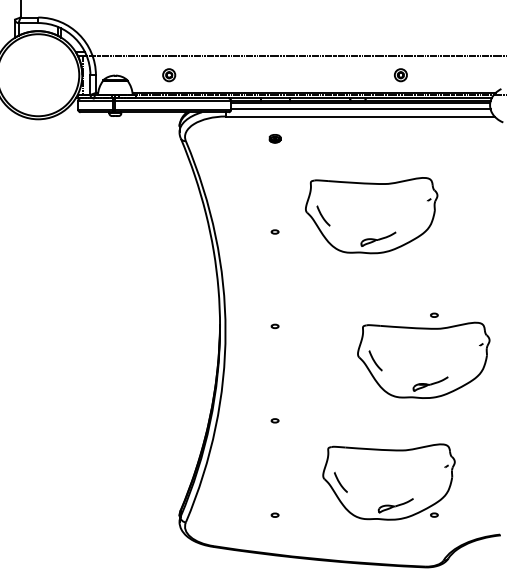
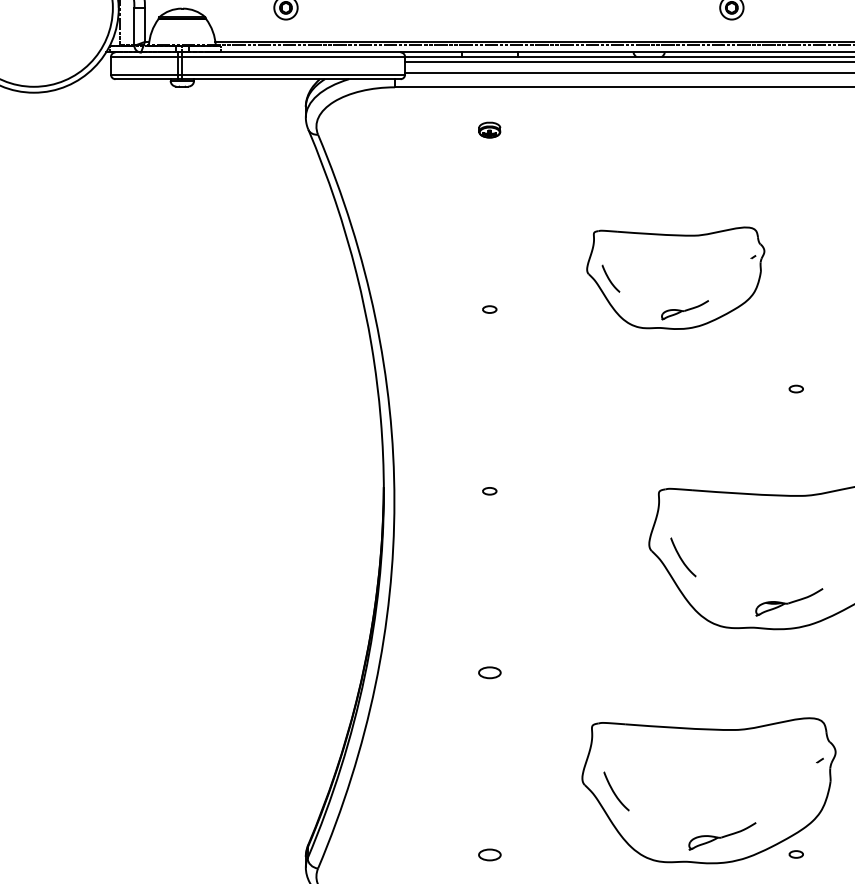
part: (371, 215) -> (675, 277), size x0.7
part: (434, 314) -> (796, 387), moved
part: (274, 420) -> (488, 672), size x1.6
part: (274, 514) -> (488, 853), size x1.6

